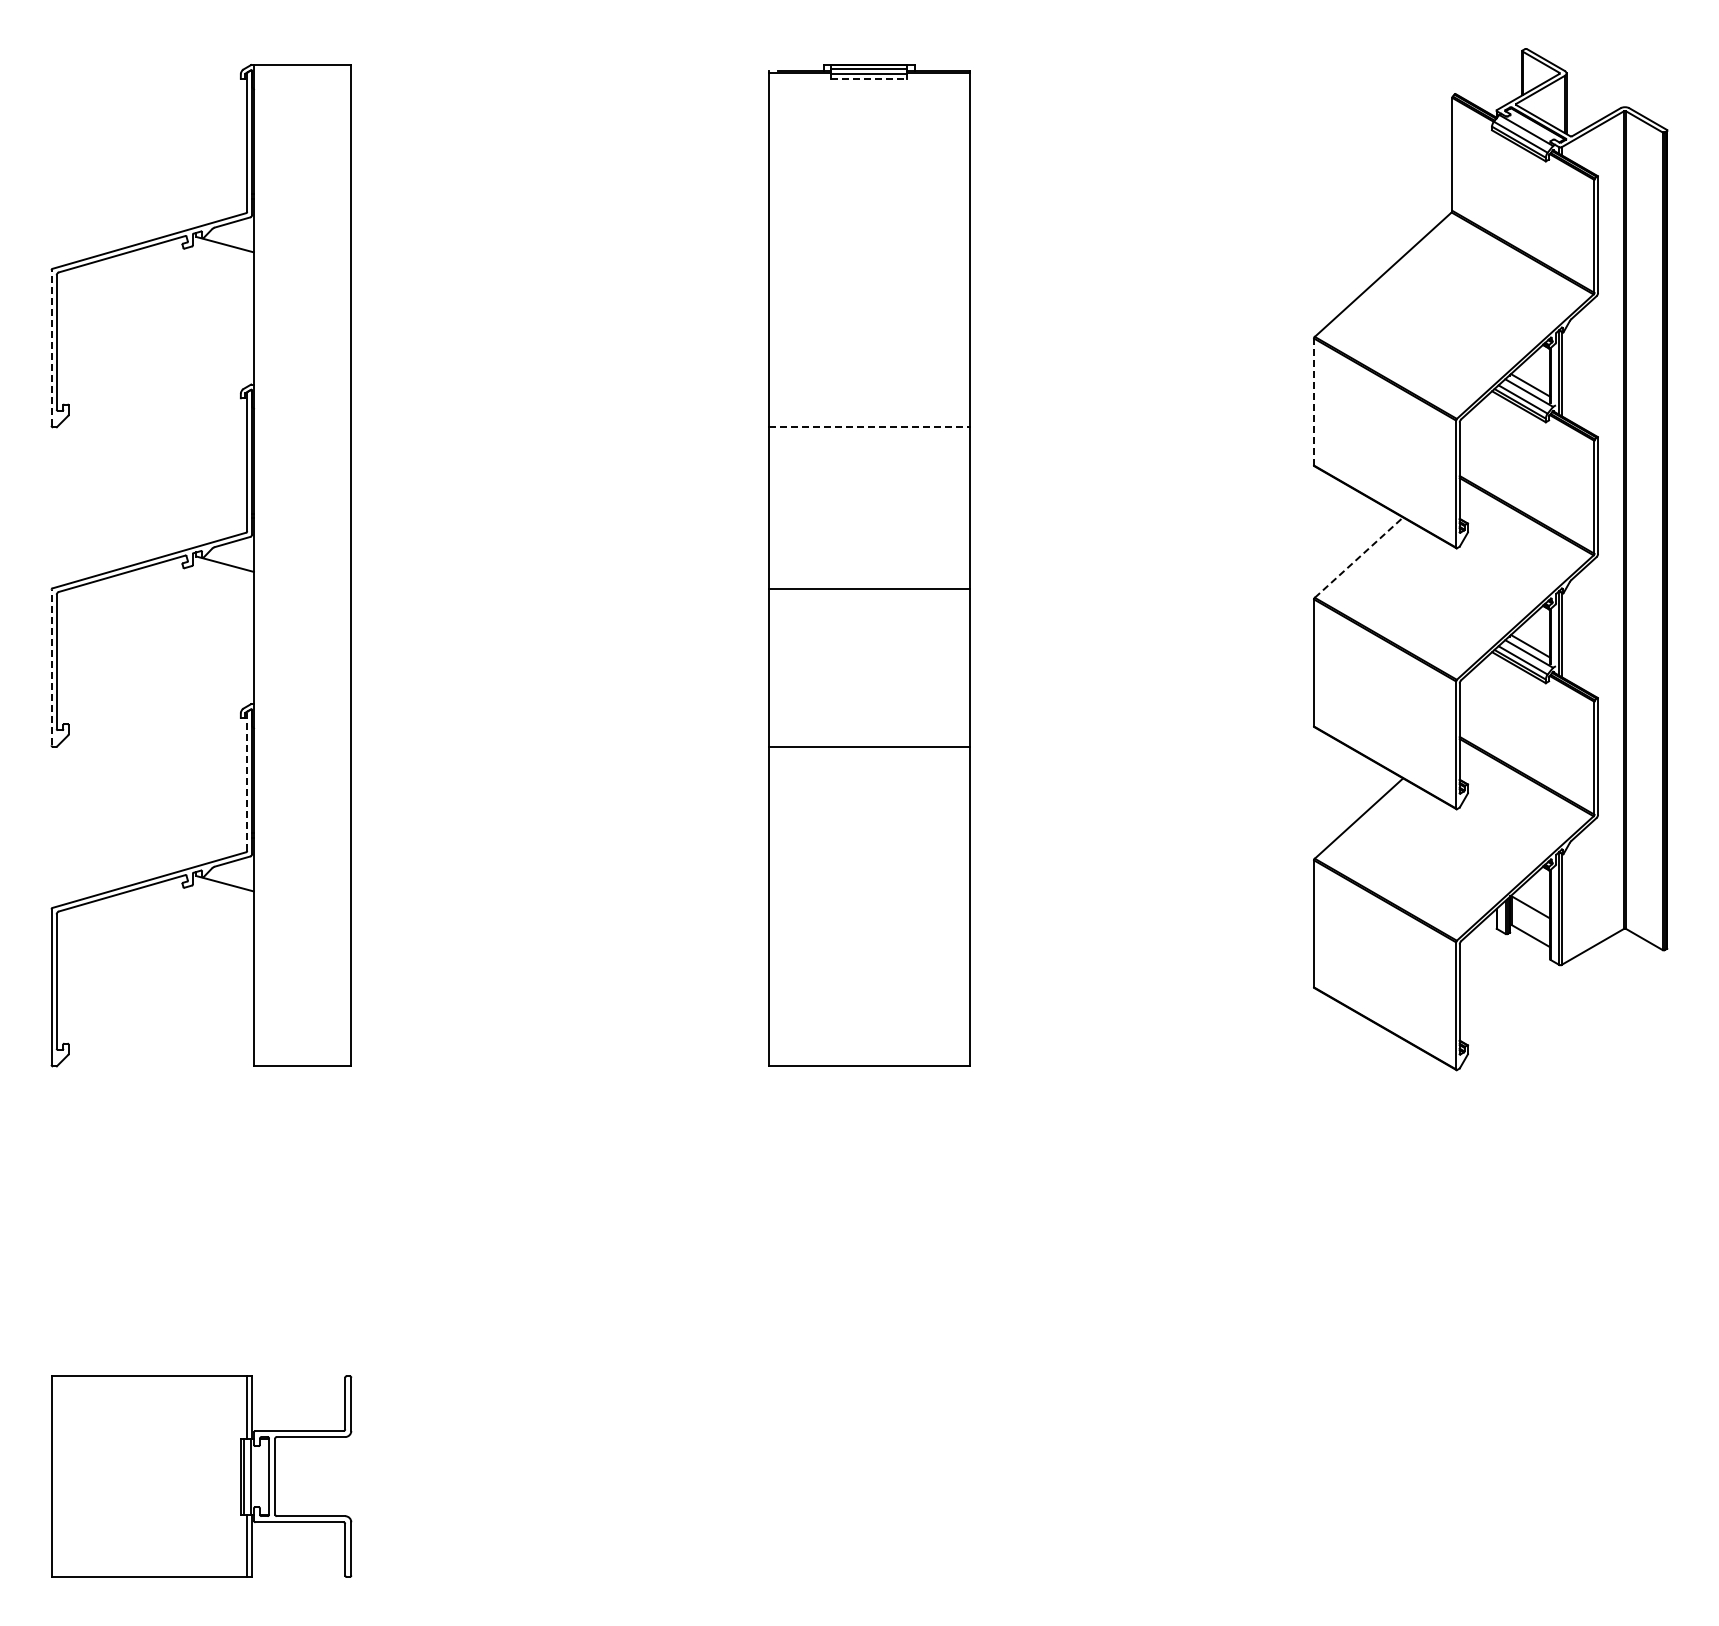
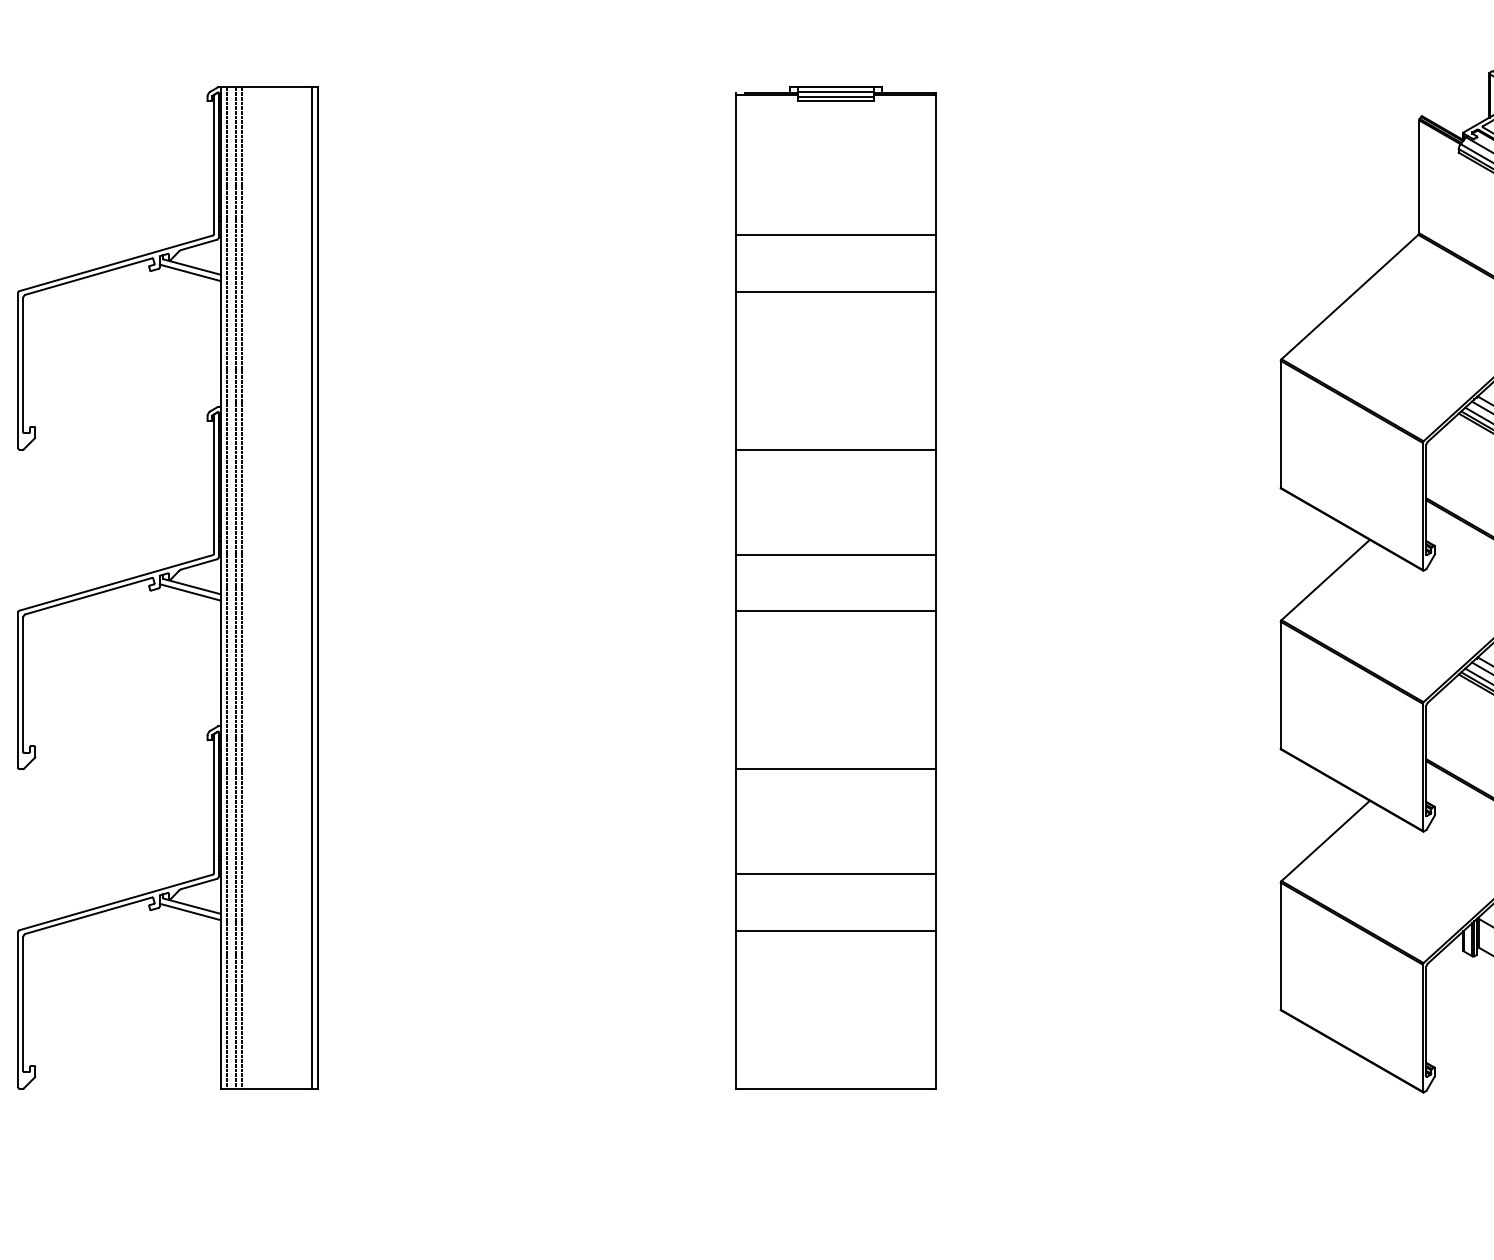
line: (869, 78) -> (836, 100), dashed -> solid
line: (868, 212) -> (835, 234), added
line: (223, 250) -> (190, 272), added
line: (868, 269) -> (835, 291), added
line: (51, 348) -> (18, 370), dashed -> solid
line: (1314, 402) -> (1281, 424), dashed -> solid
line: (869, 427) -> (836, 449), dashed -> solid
line: (868, 532) -> (835, 554), added
line: (1358, 557) -> (1325, 579), dashed -> solid
line: (260, 565) -> (227, 587), added
line: (269, 565) -> (236, 587), added
line: (275, 565) -> (242, 587), added
line: (345, 565) -> (312, 587), added
line: (223, 569) -> (190, 591), added
line: (51, 667) -> (18, 689), dashed -> solid
line: (247, 781) -> (214, 803), dashed -> solid
line: (868, 851) -> (835, 873), added
line: (223, 889) -> (190, 911), added
line: (868, 908) -> (835, 930), added

